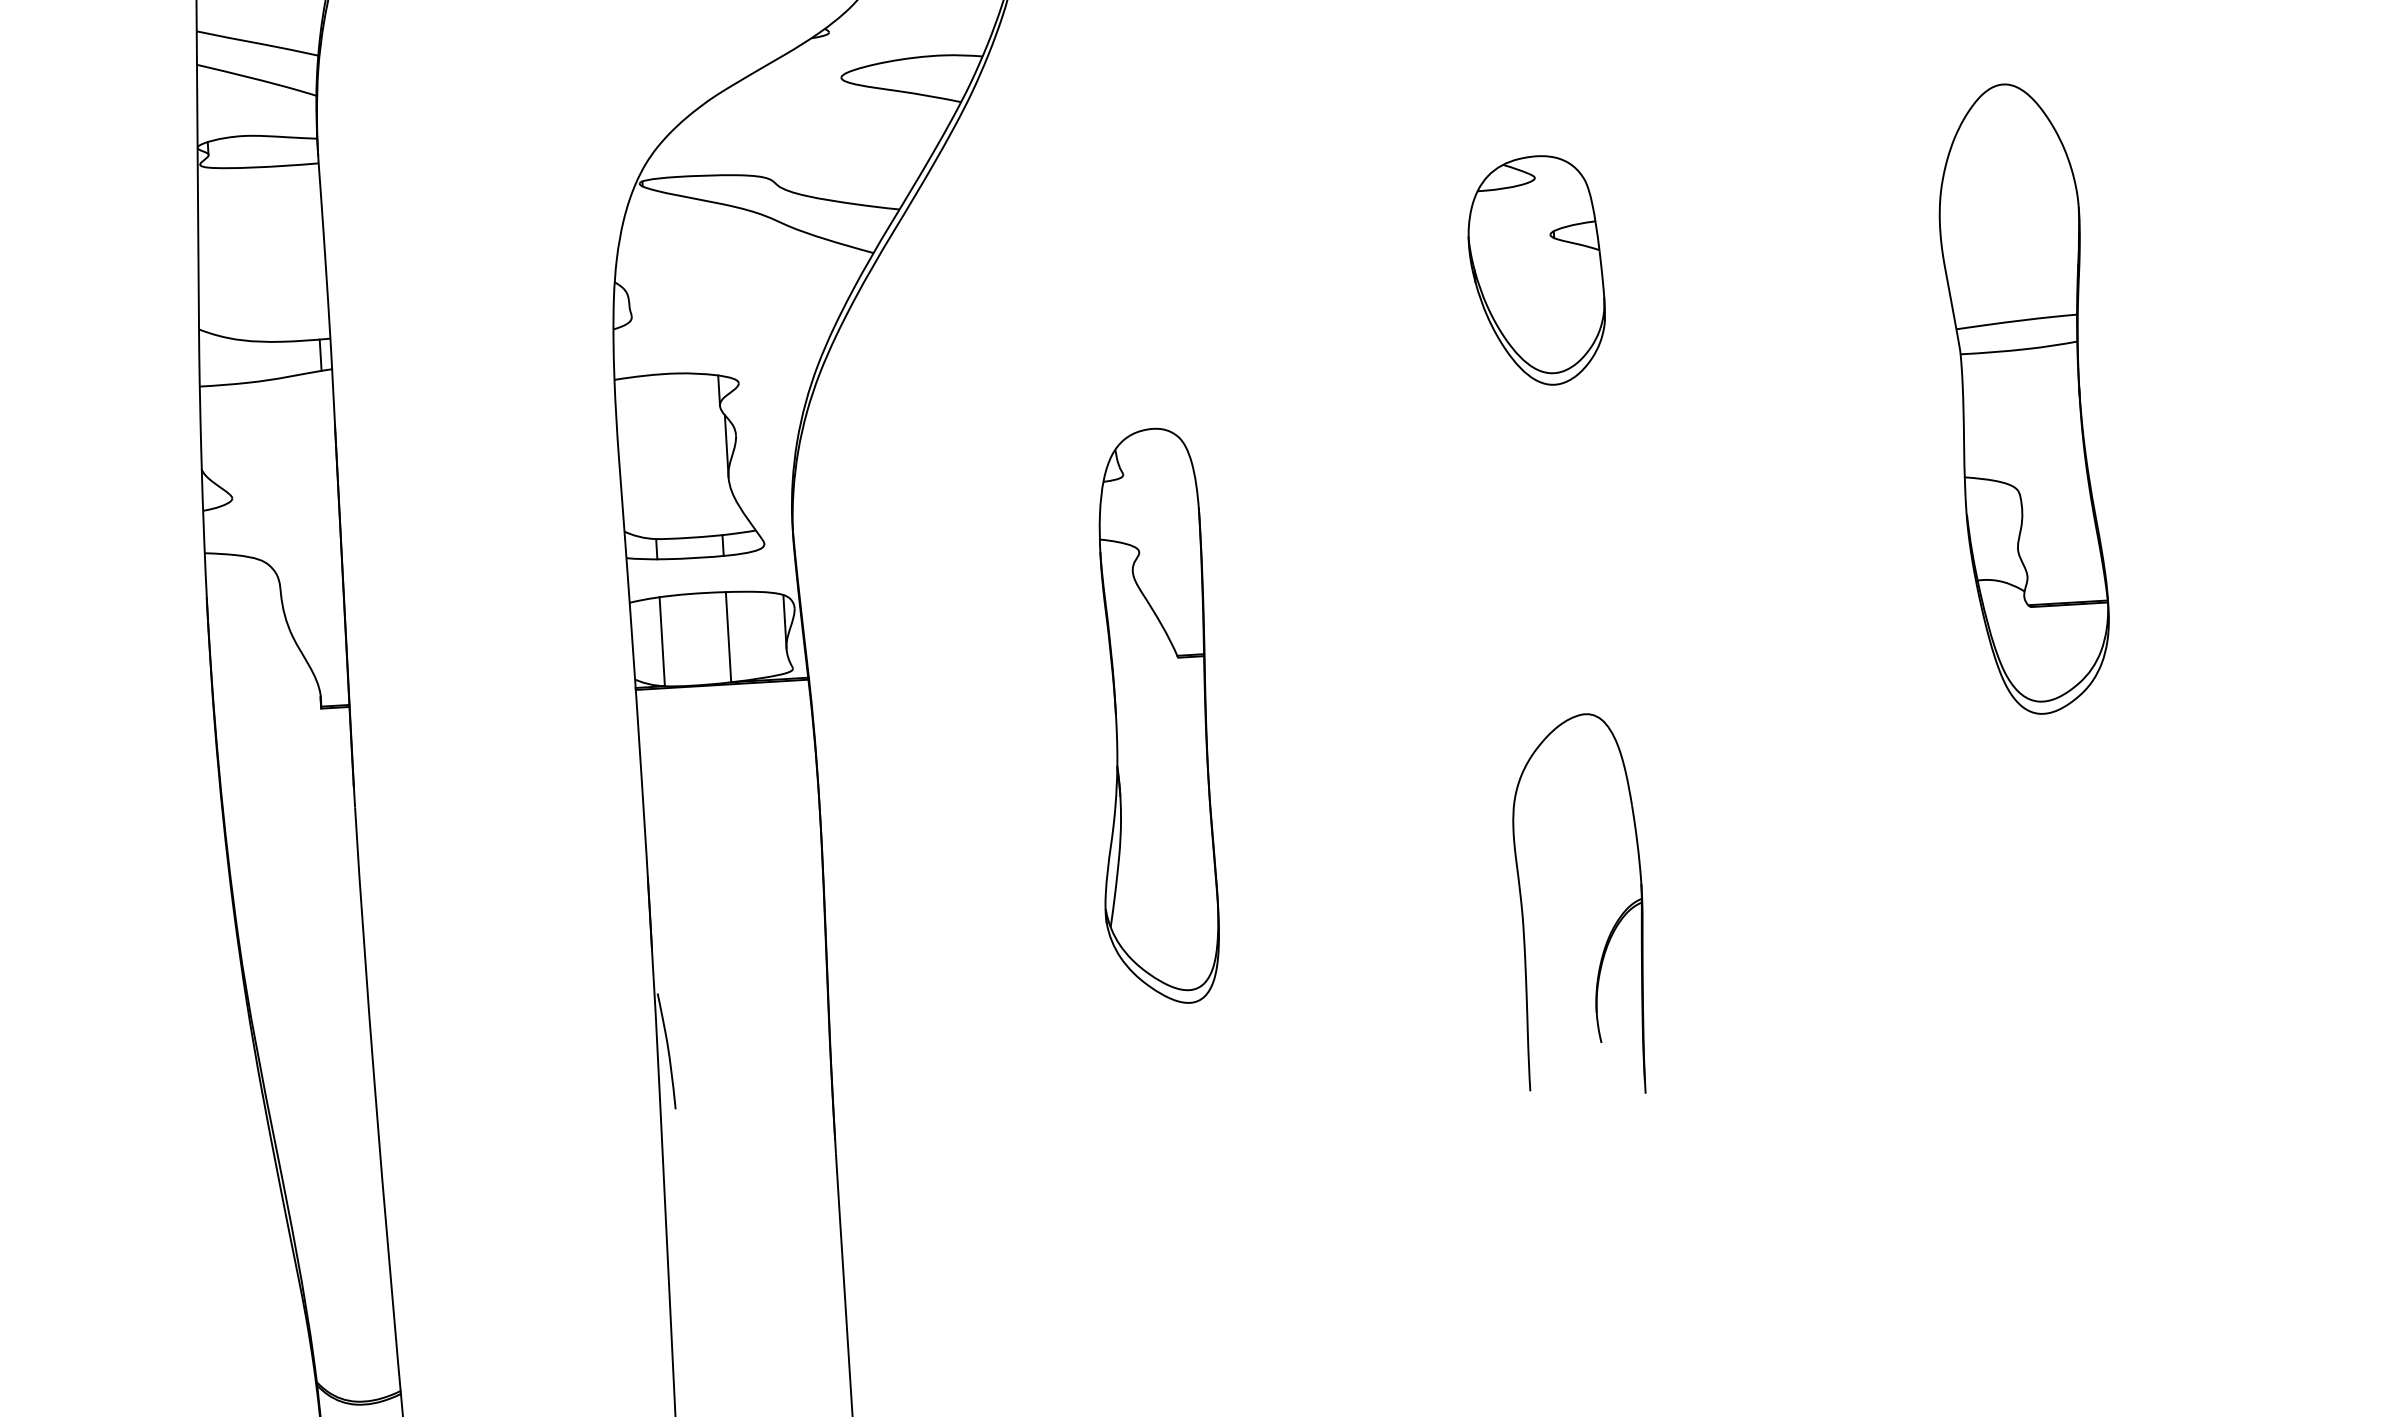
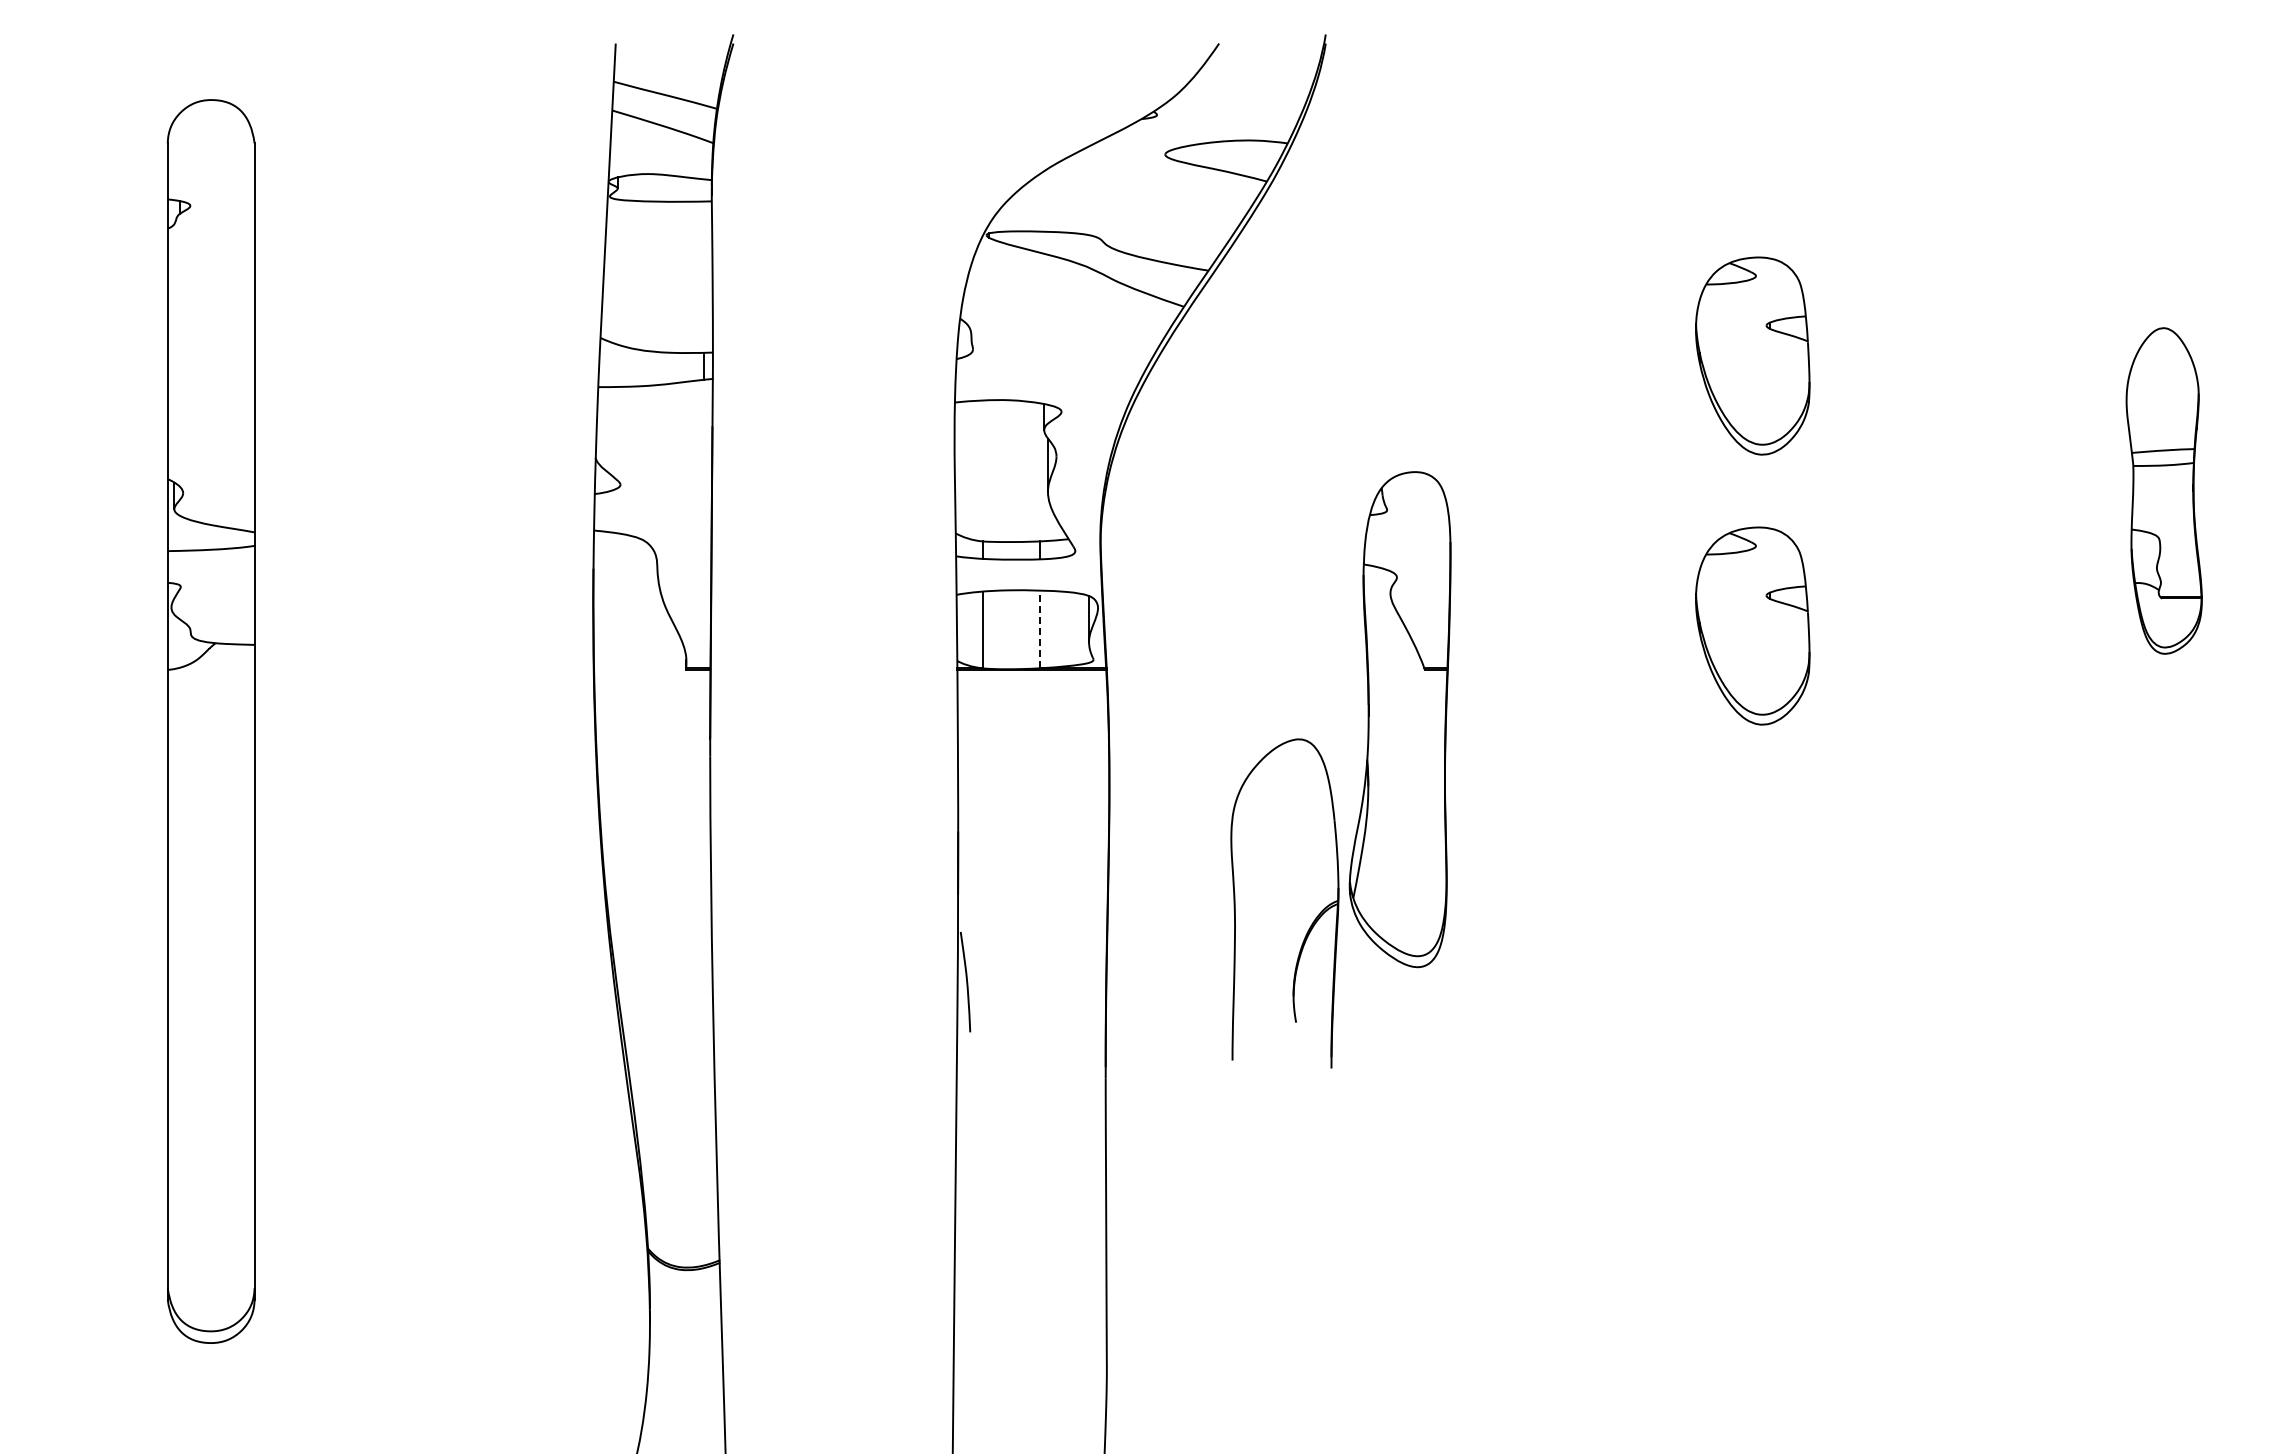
part: (2022, 398) -> (2163, 490), size x0.6
part: (1554, 583) -> (1752, 625), added
line: (728, 637) -> (1039, 629), solid -> dashed
part: (1612, 926) -> (1311, 923), moved

